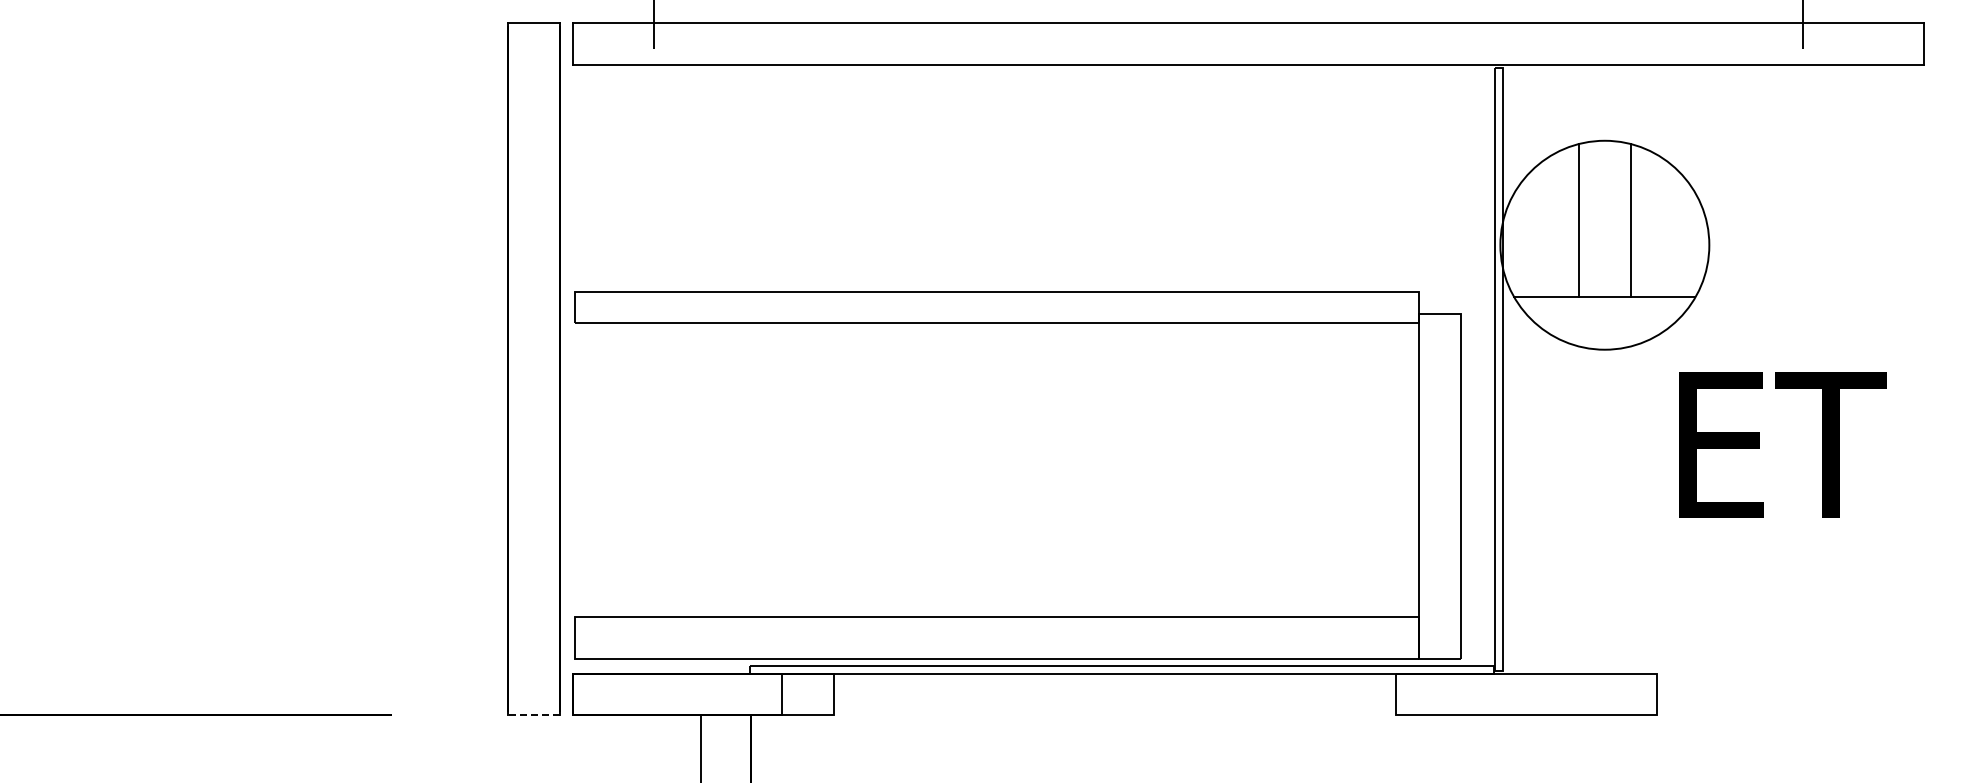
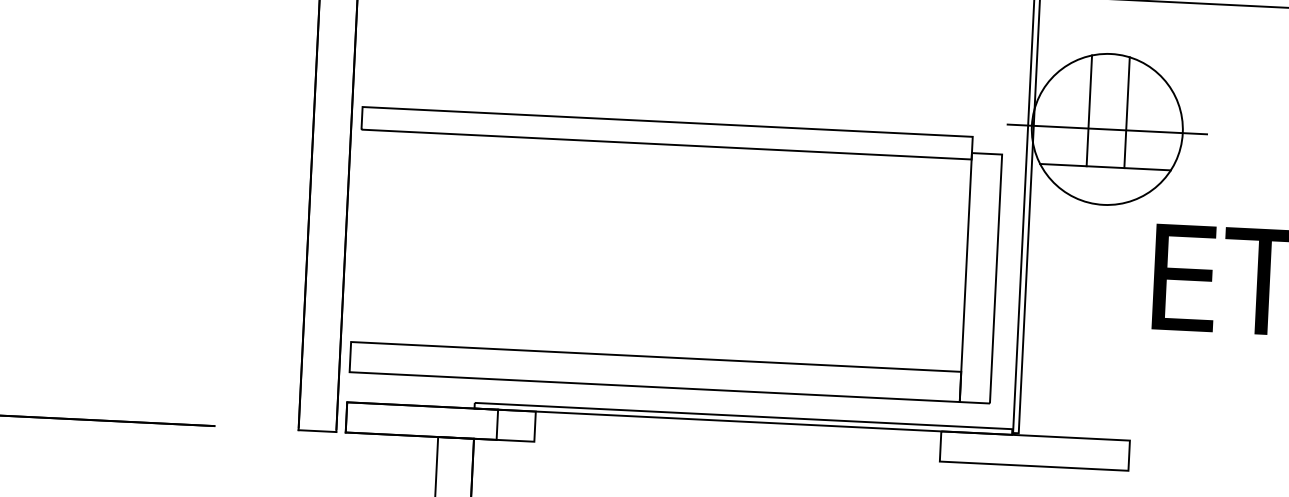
line: (1604, 245) -> (1107, 129), added
part: (1017, 616) -> (671, 357), moved
line: (533, 715) -> (317, 431), dashed -> solid

